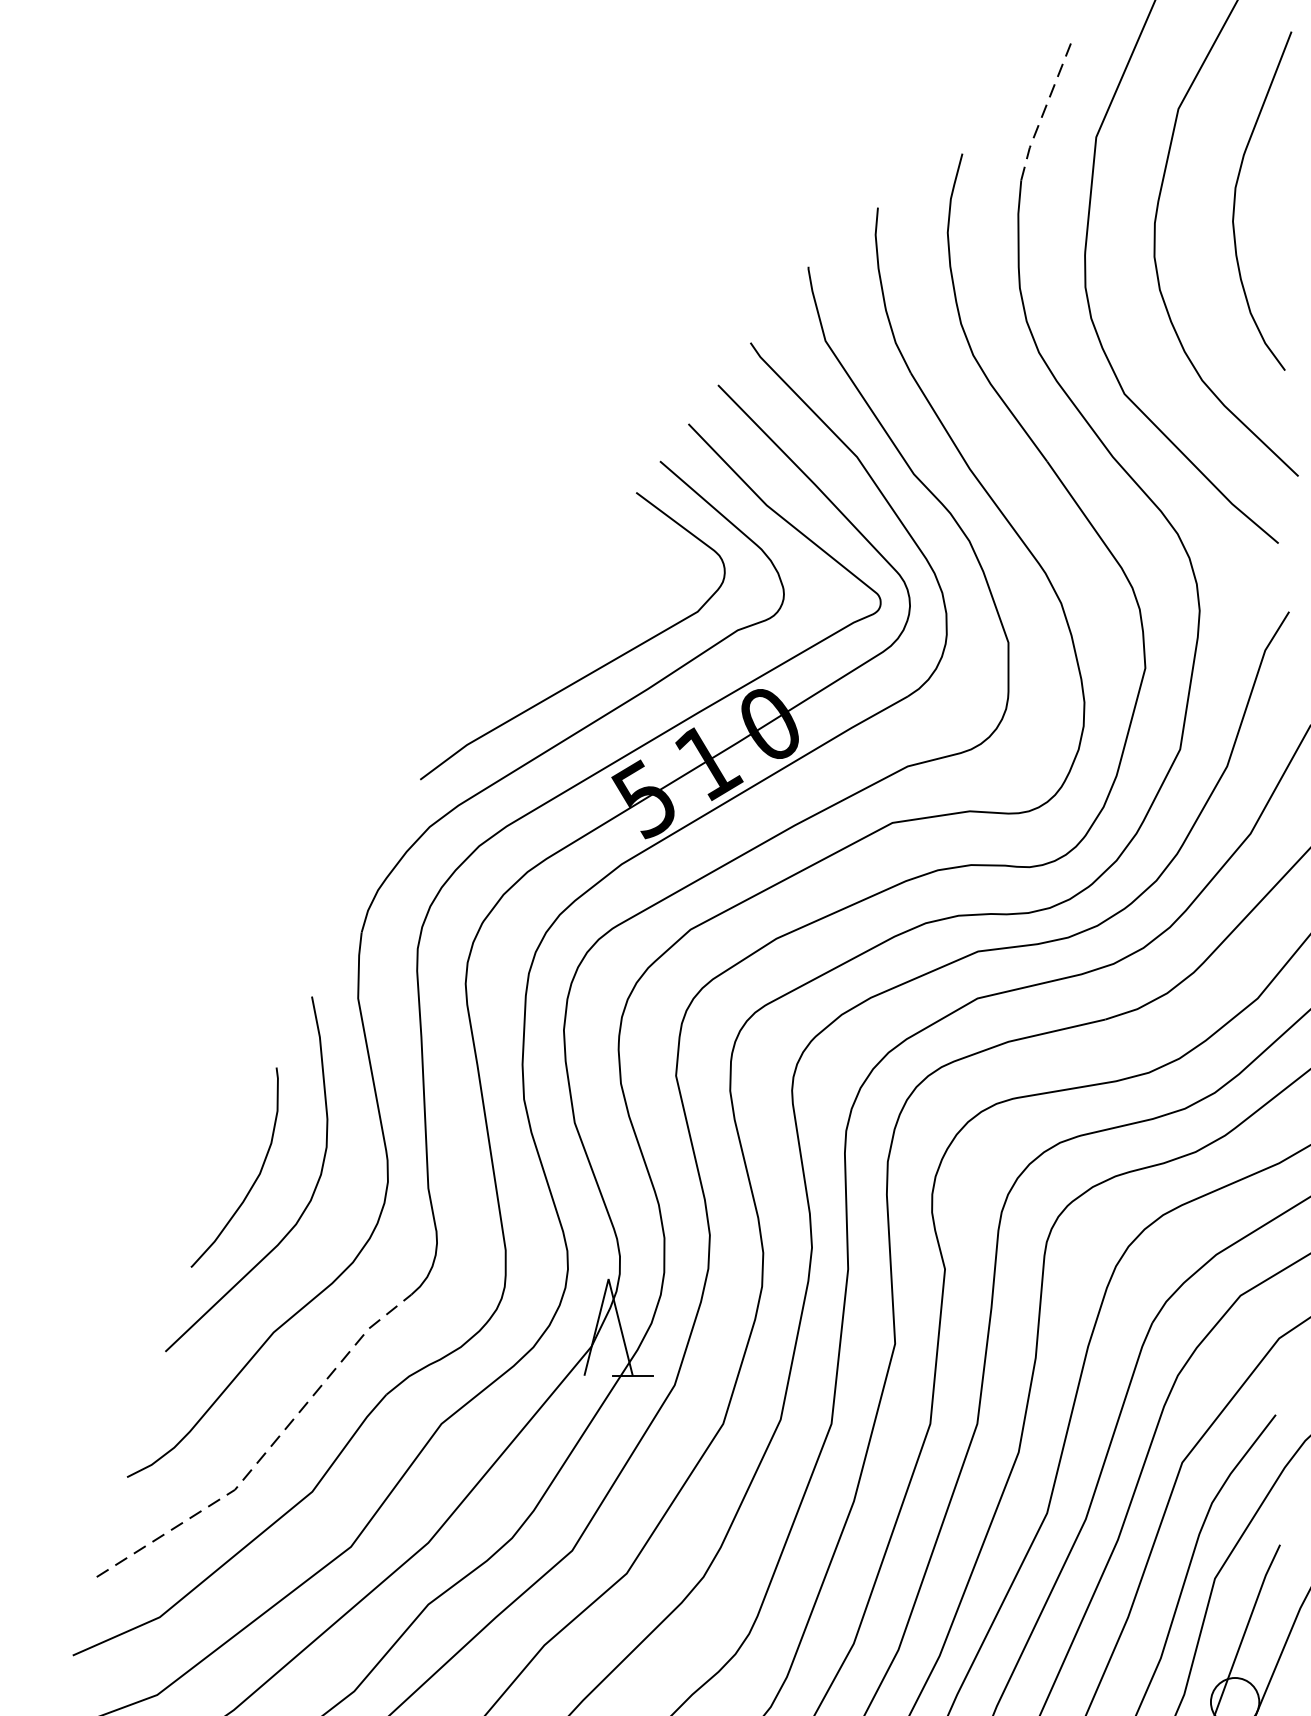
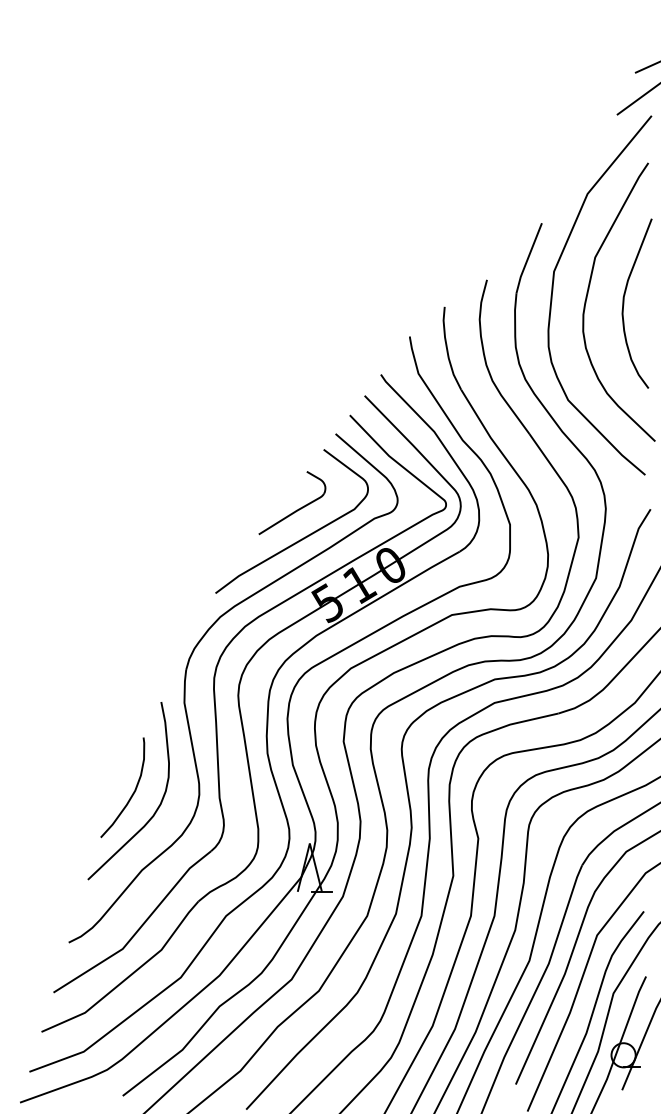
line: (1043, 112) -> (527, 259), dashed -> solid
part: (579, 614) -> (295, 510), added
line: (268, 1450) -> (139, 929), dashed -> solid

